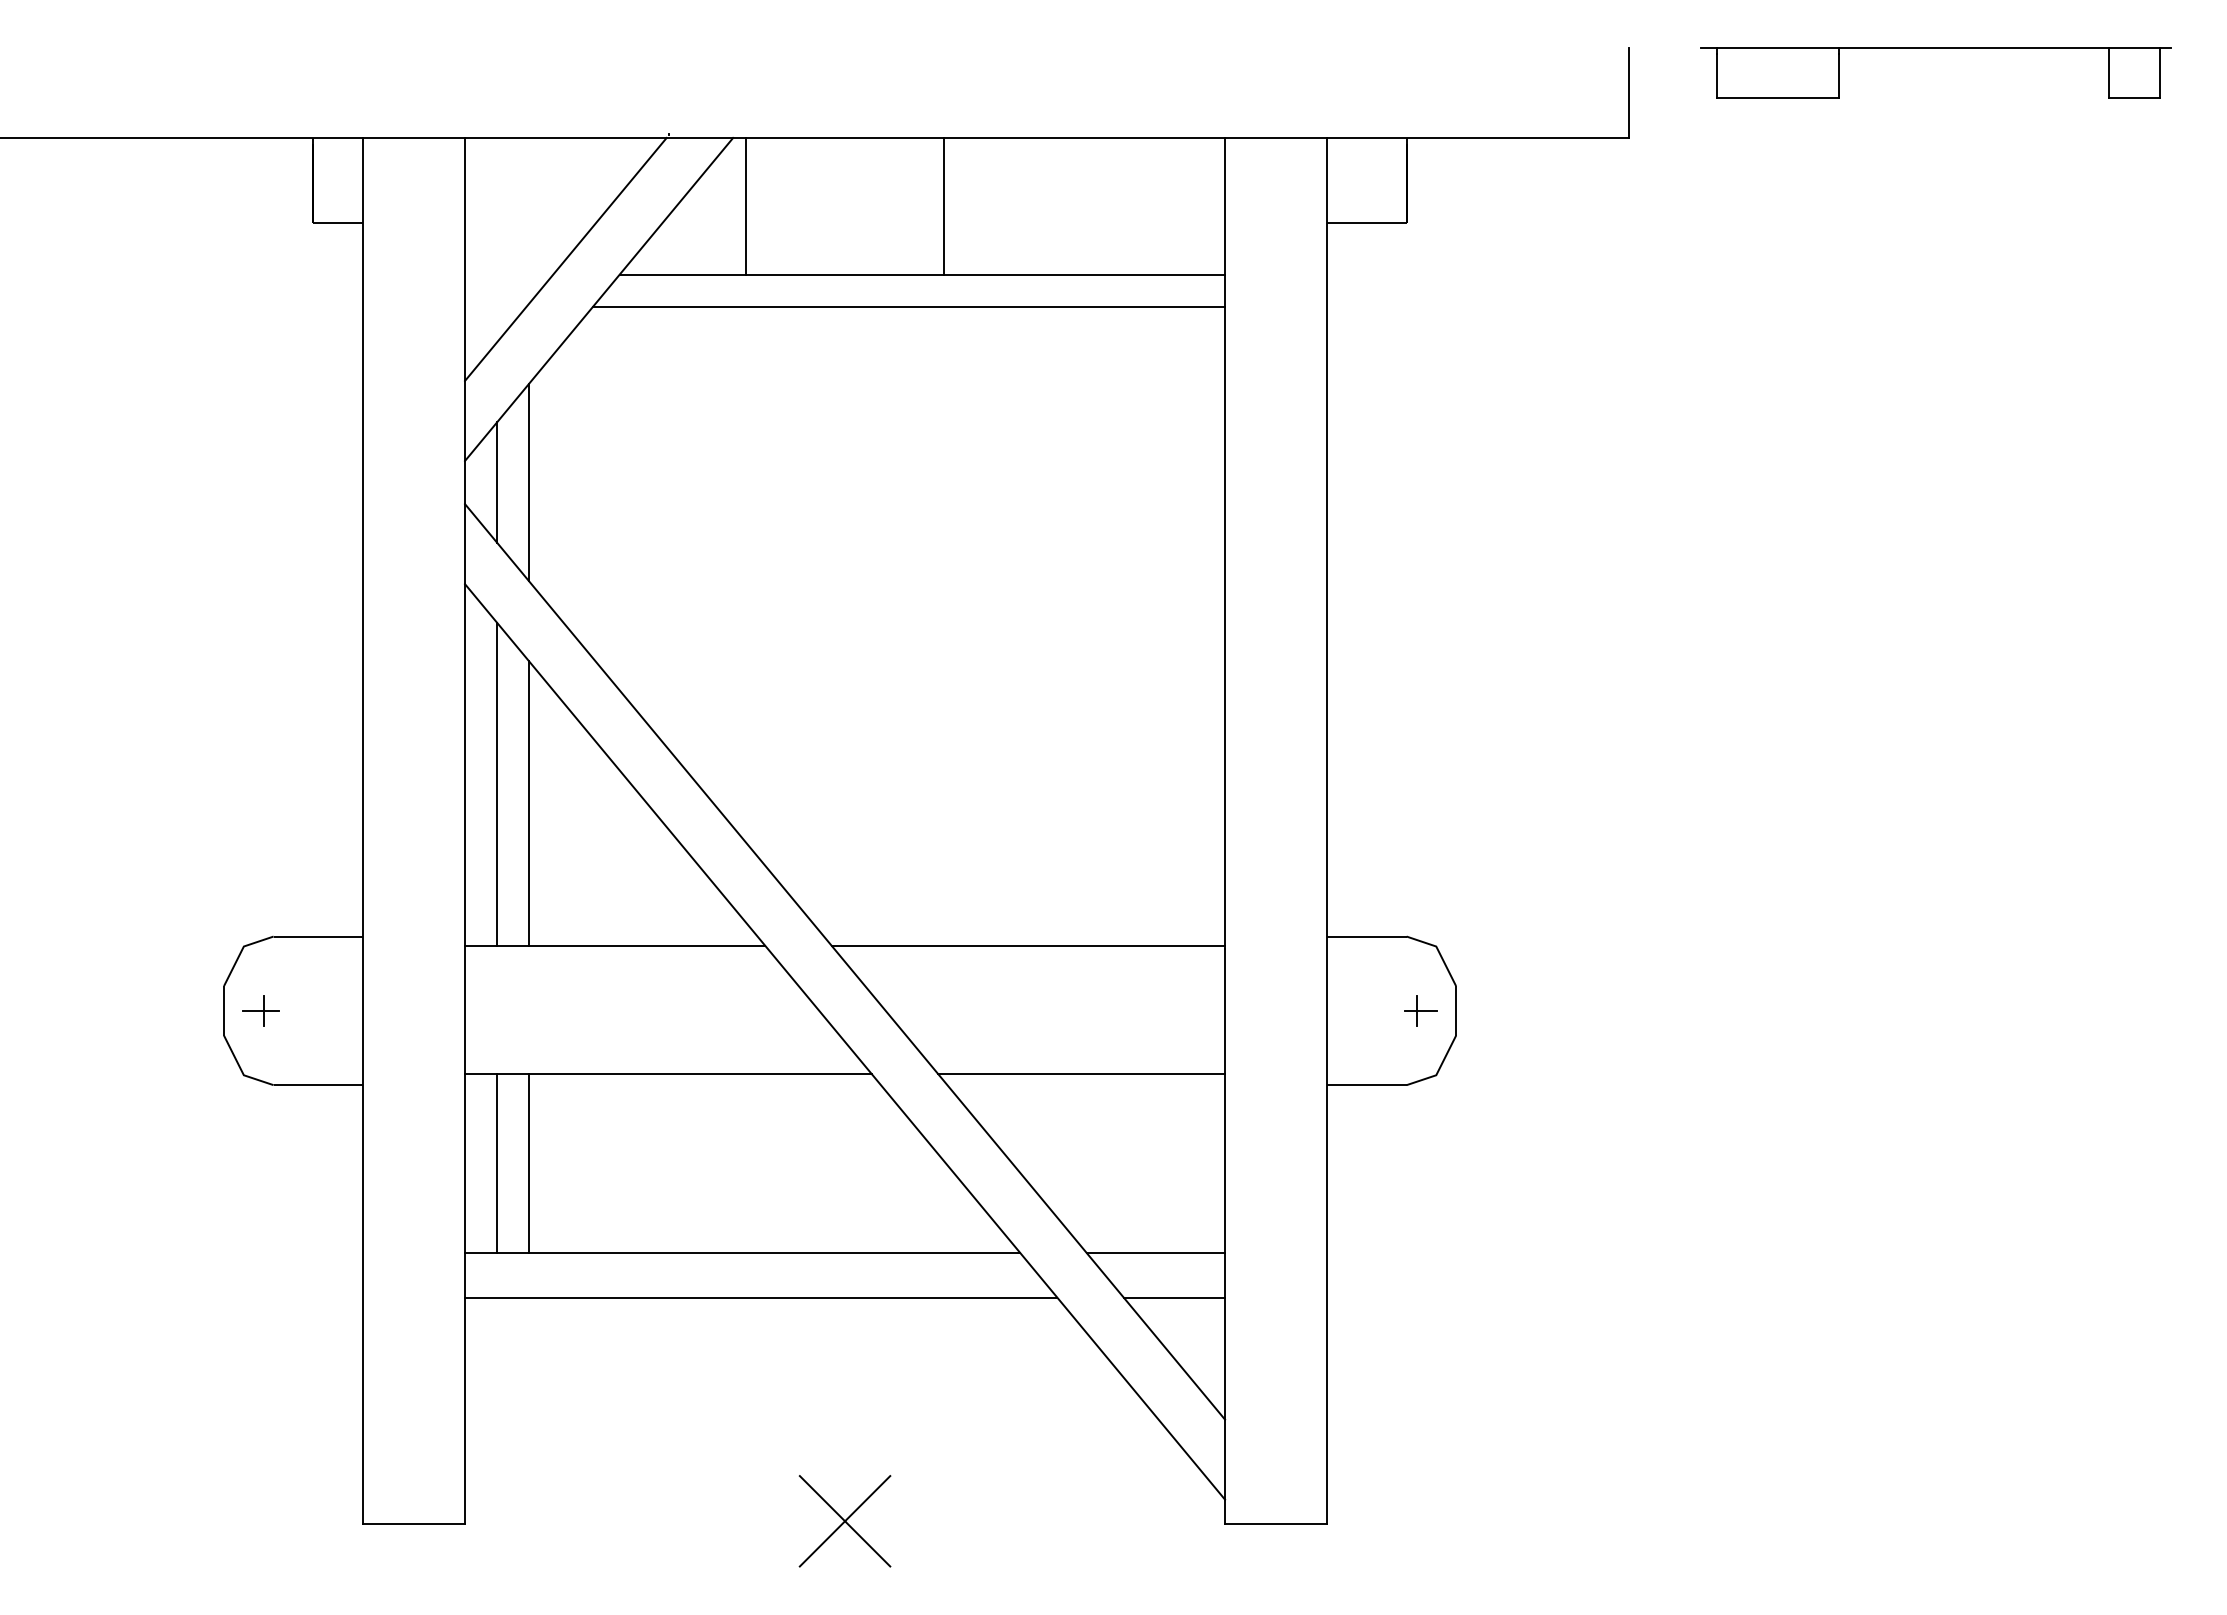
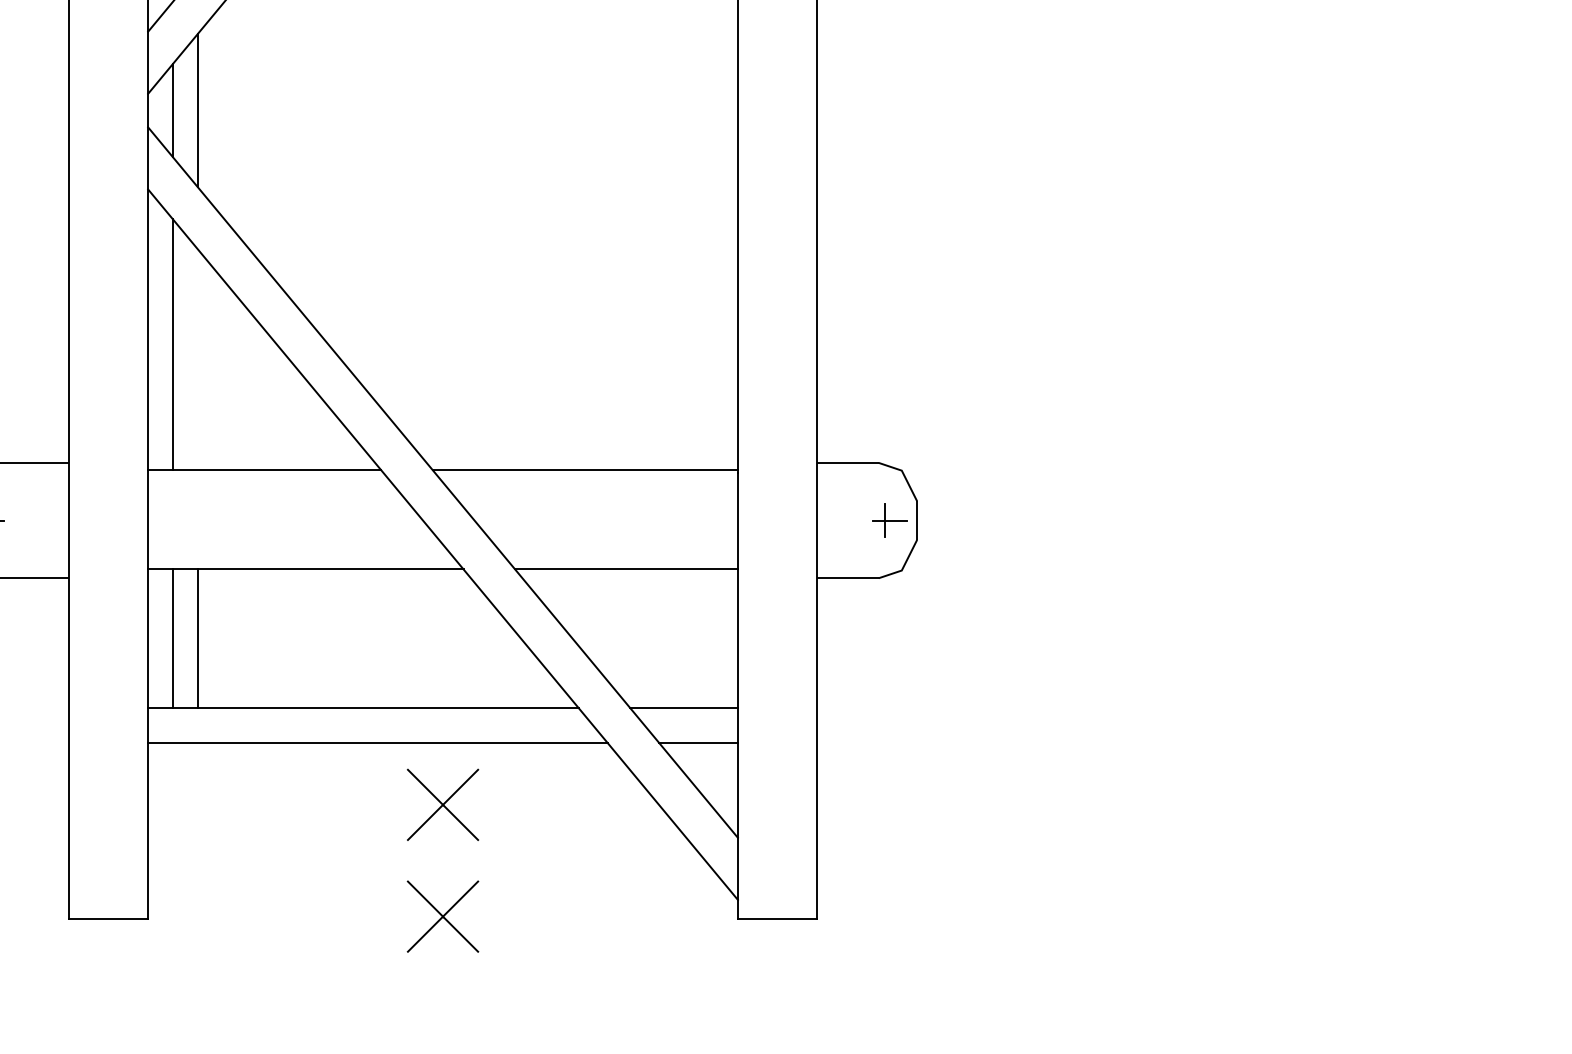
line: (528, 803) -> (197, 359), removed
part: (1420, 1010) -> (889, 520), size x1.4
part: (844, 1377) -> (442, 805), added

